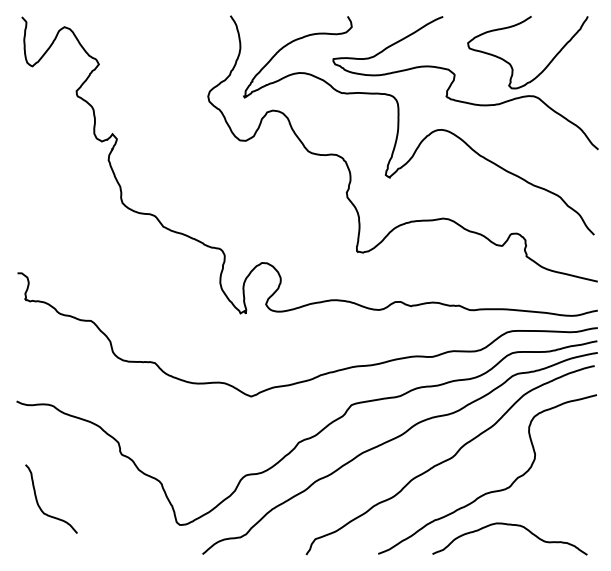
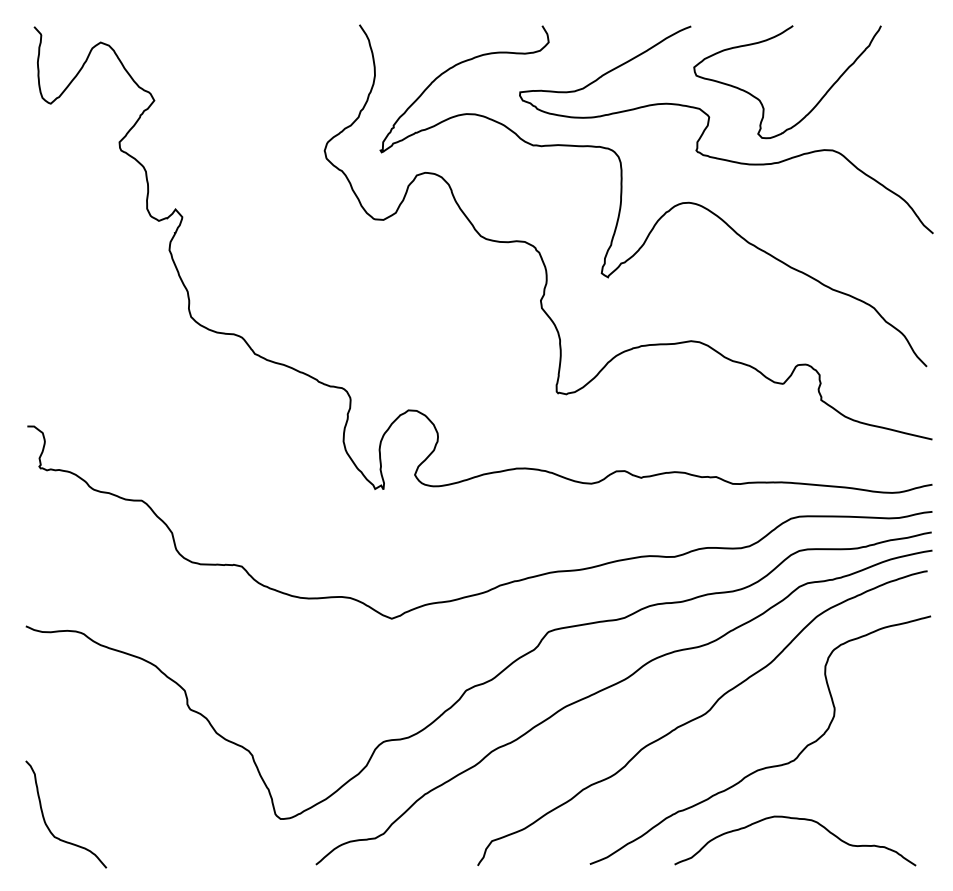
curve: (511, 64) -> (761, 100), moved
curve: (38, 502) -> (46, 819), moved

